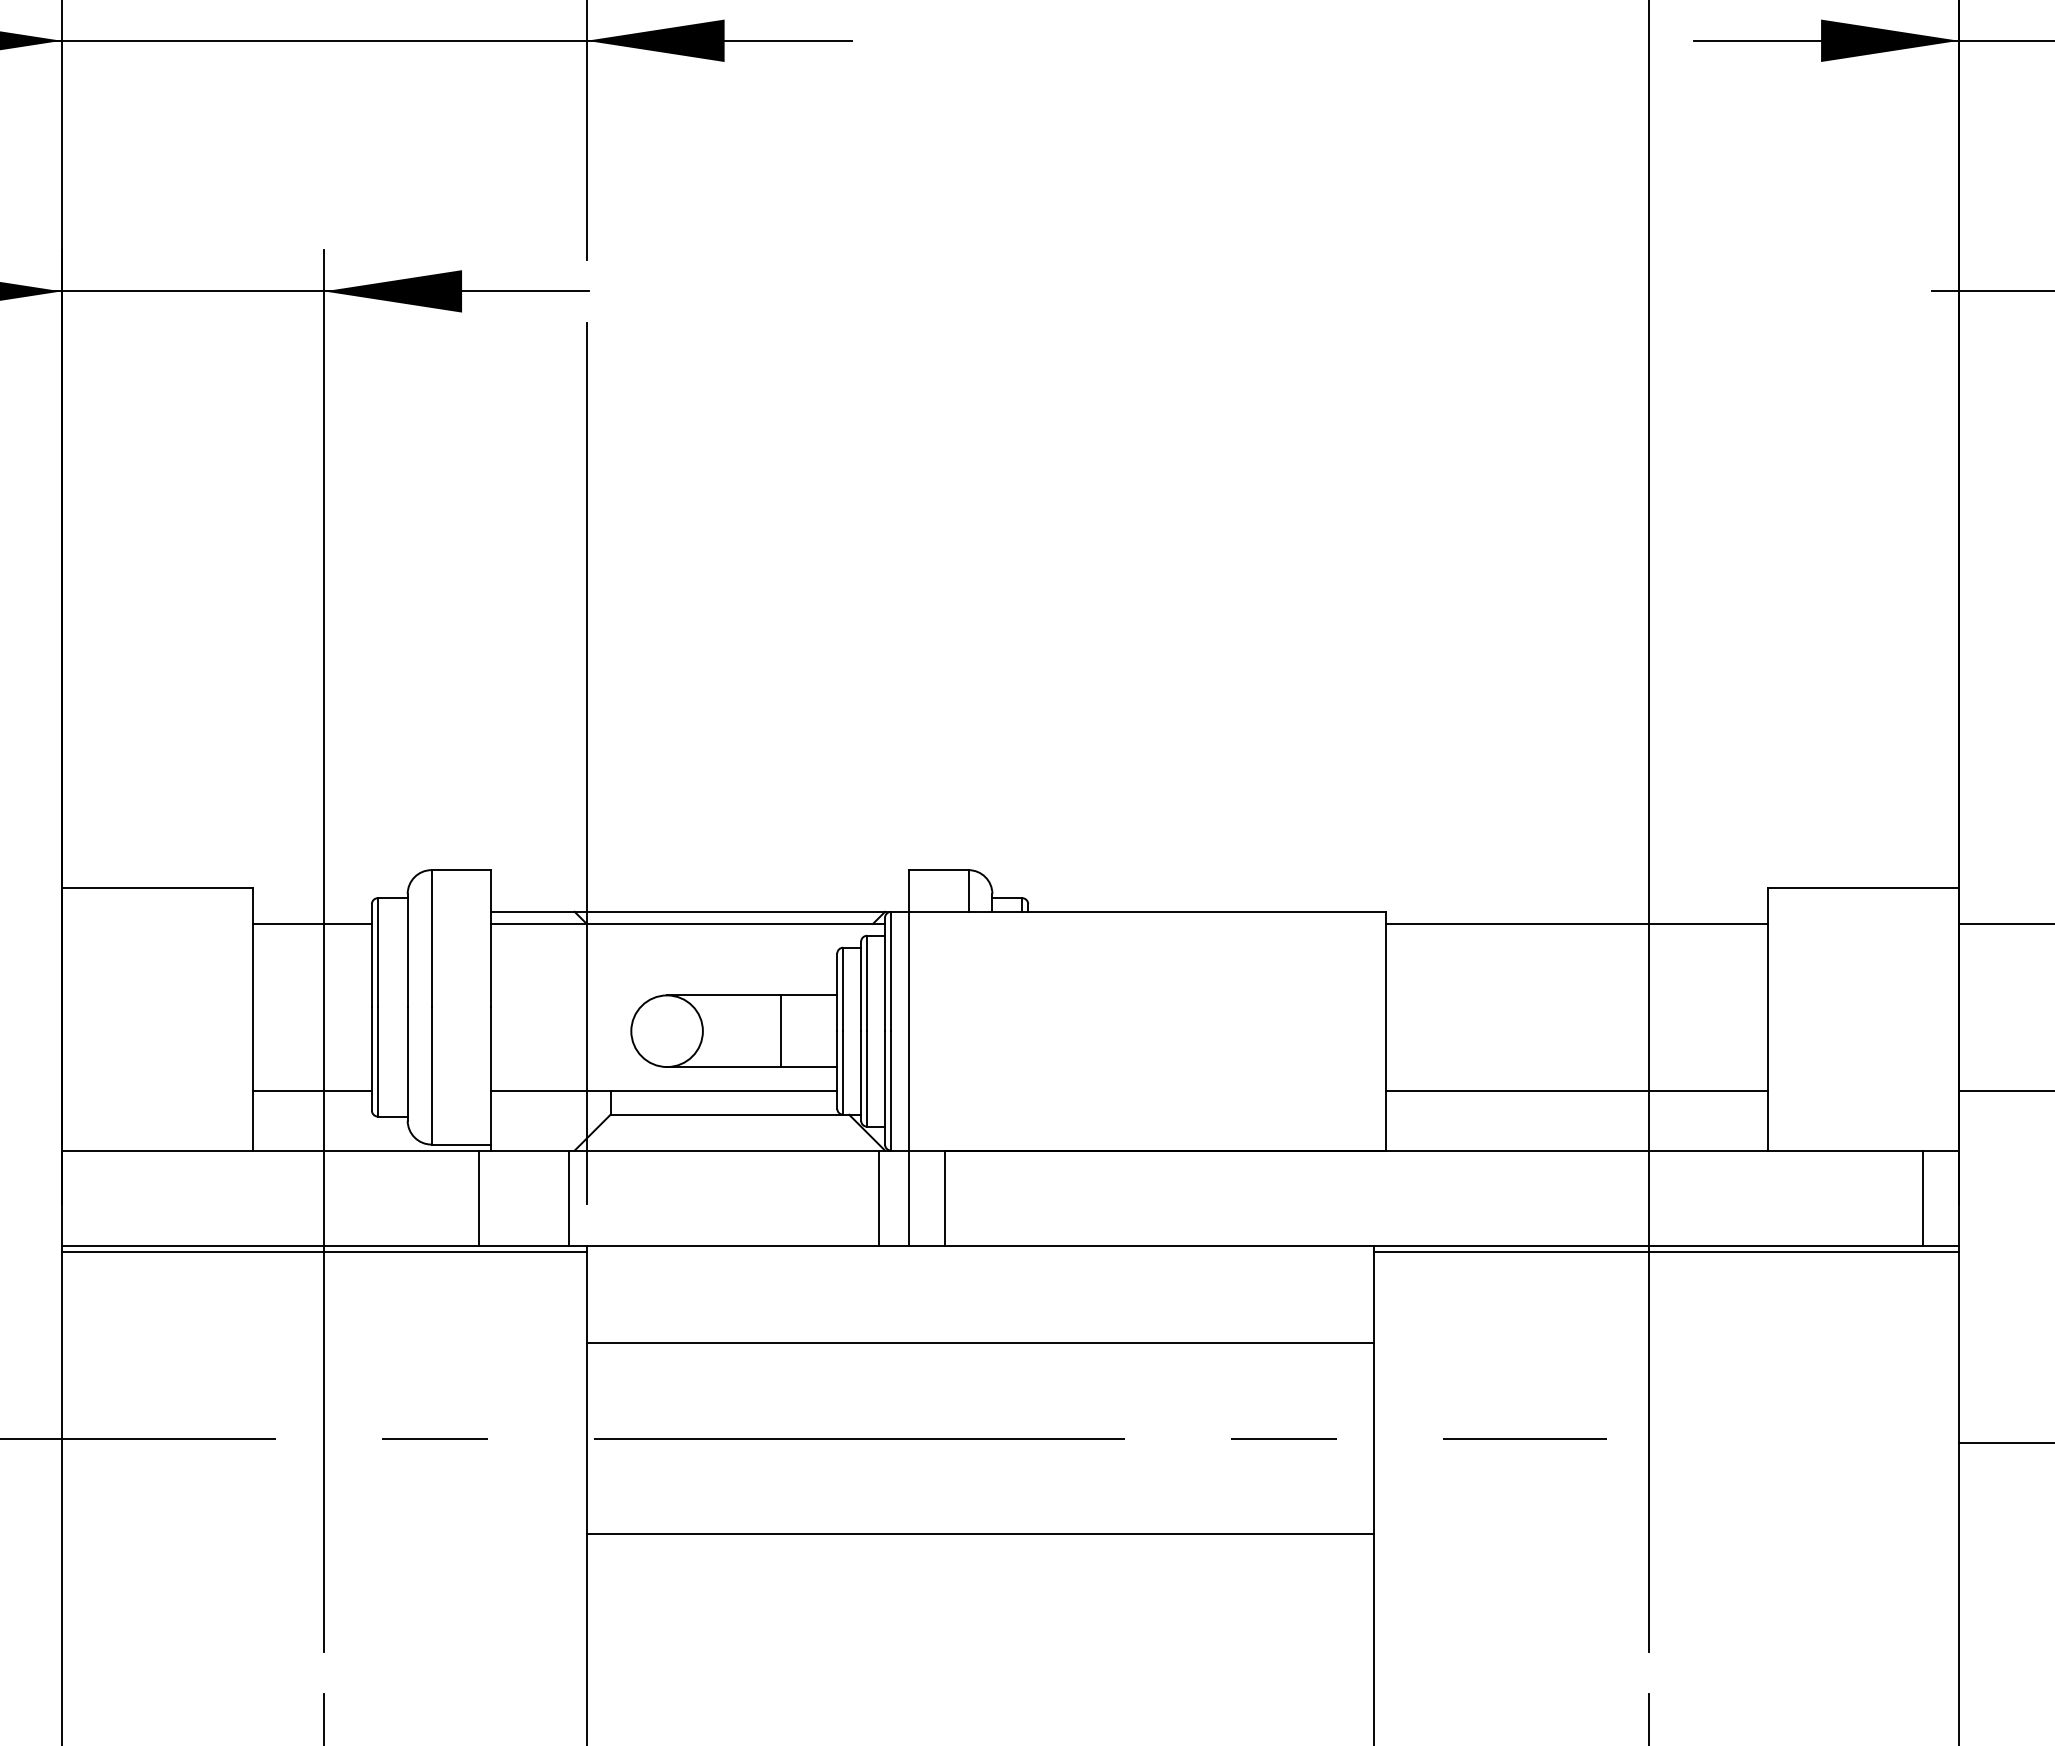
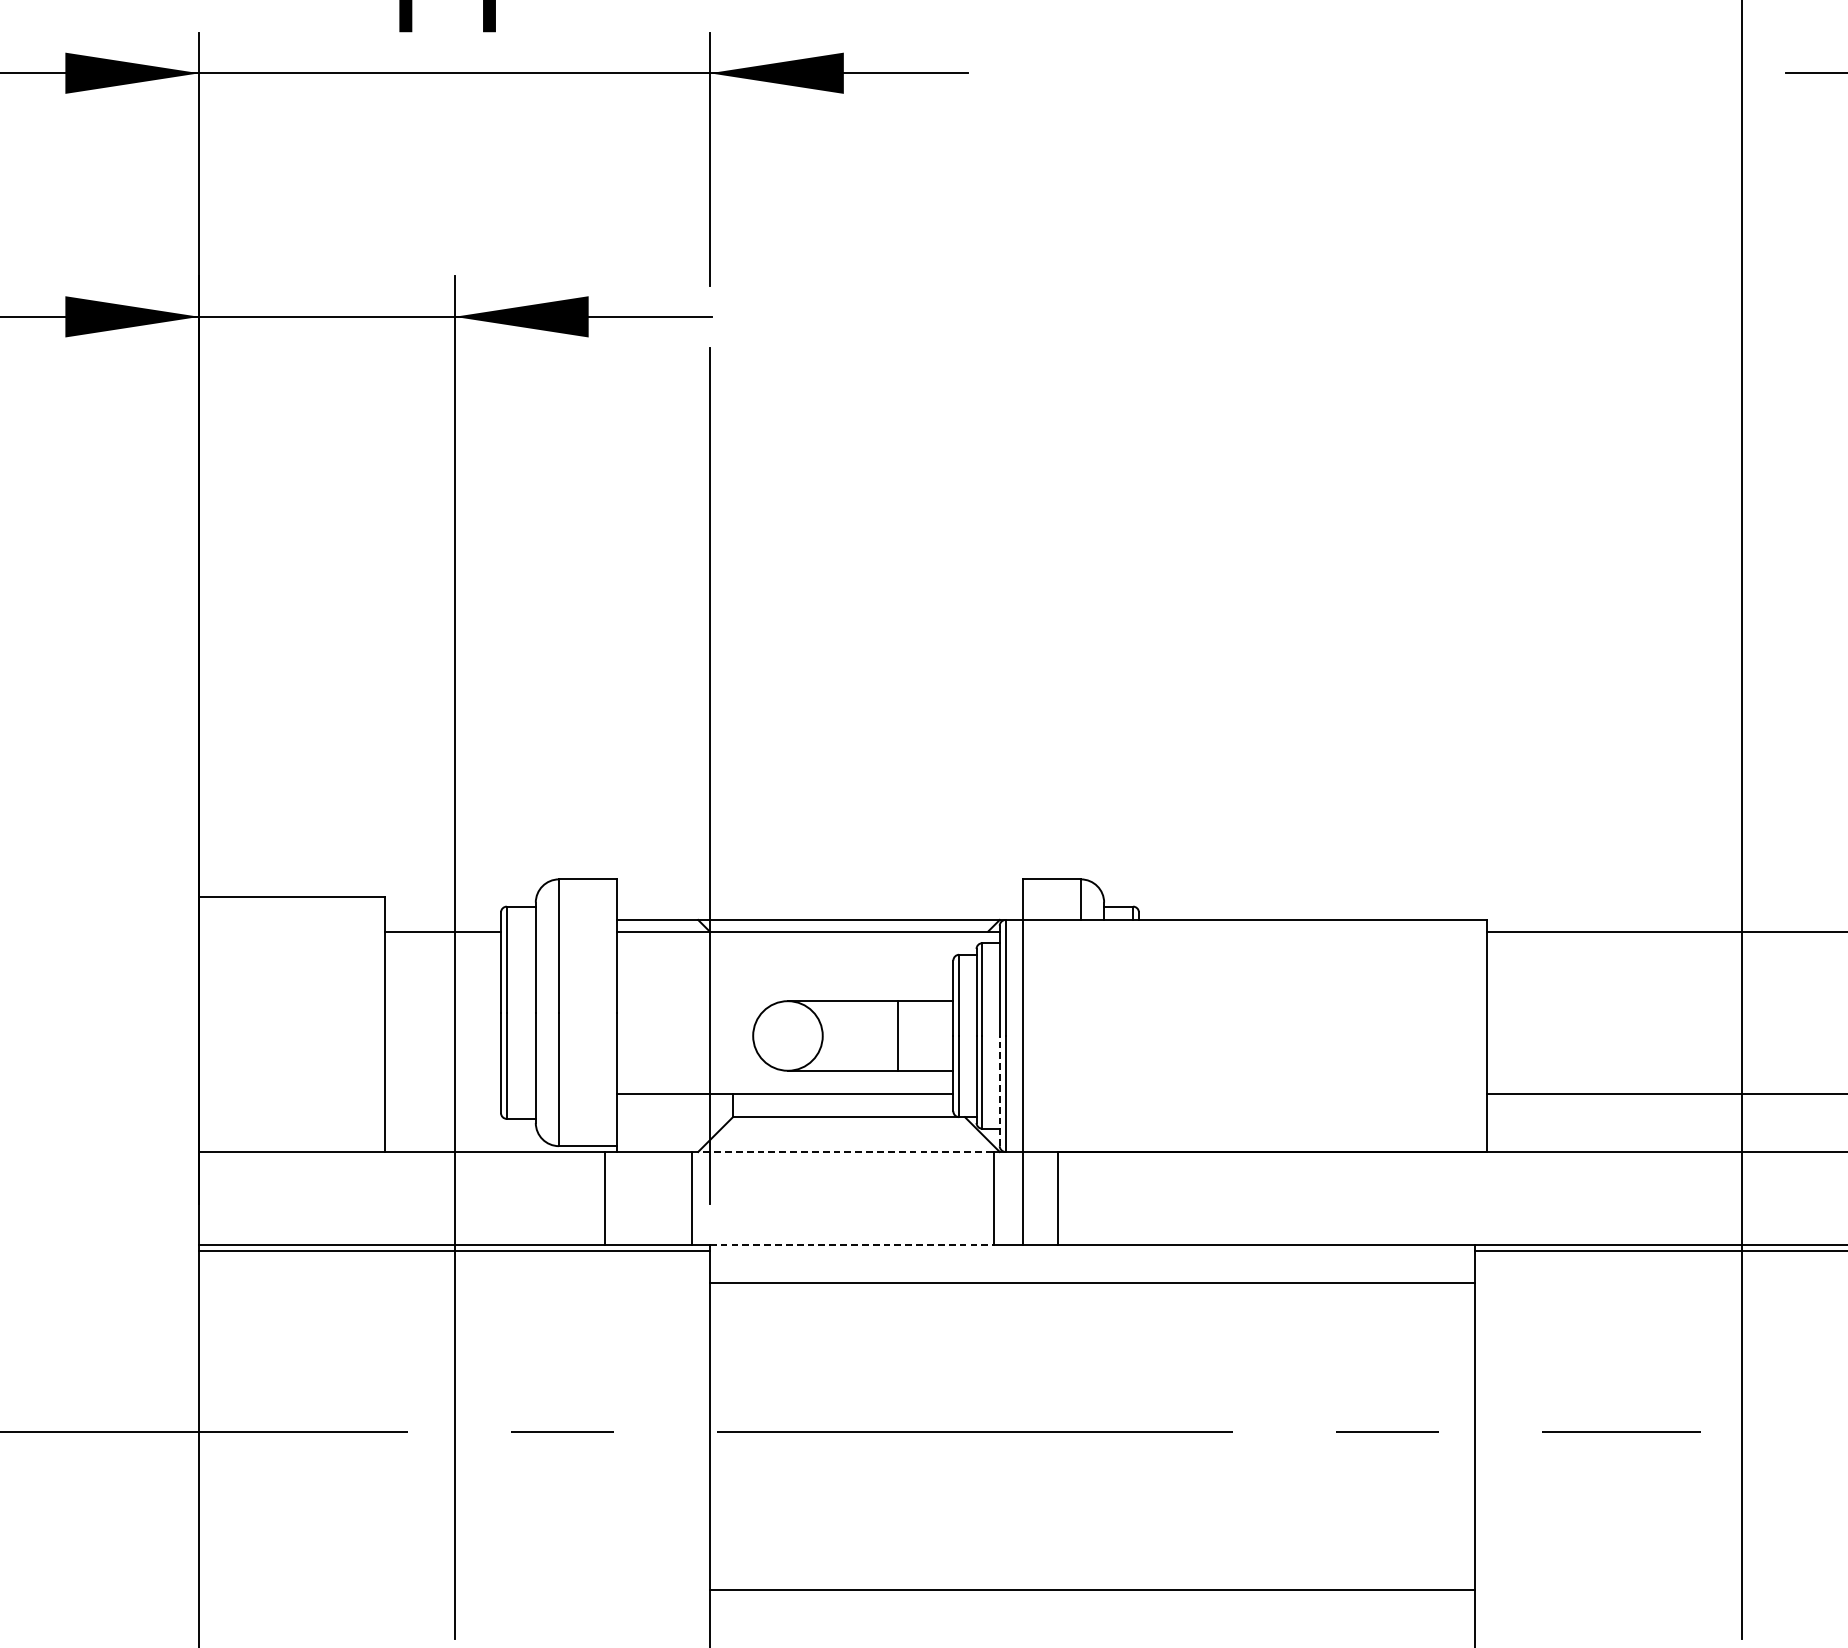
line: (885, 1087) -> (1000, 1090), solid -> dashed
line: (311, 1090) -> (442, 1093), removed
line: (724, 1150) -> (843, 1151), solid -> dashed
line: (733, 1246) -> (852, 1245), solid -> dashed
line: (980, 1343) -> (1092, 1283), moved
line: (980, 1534) -> (1092, 1590), moved

